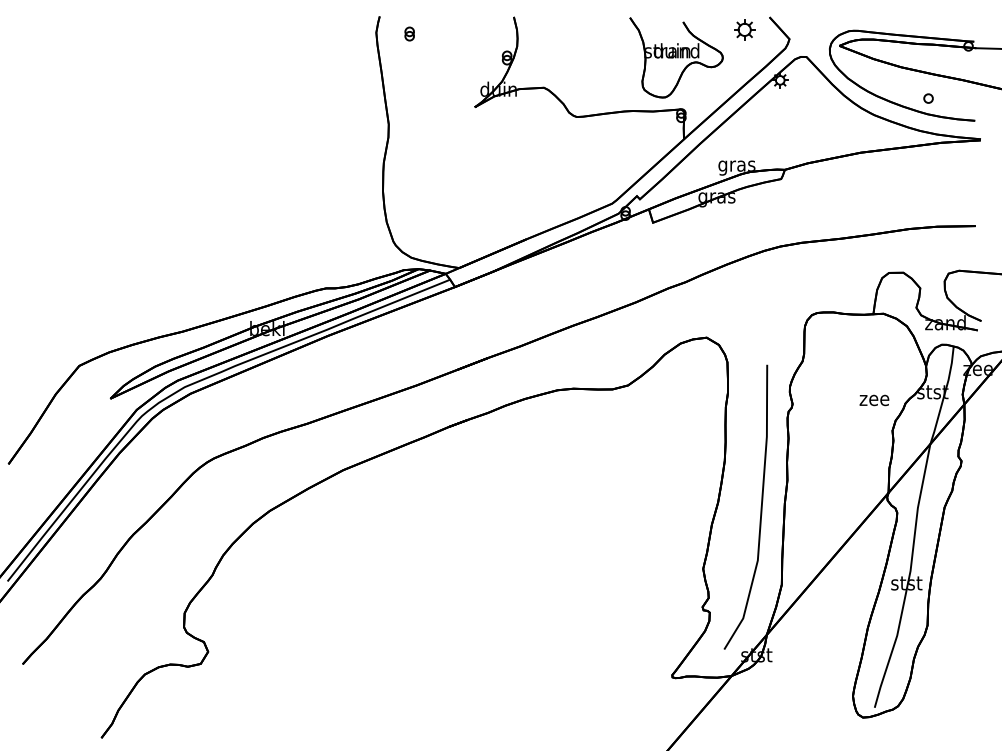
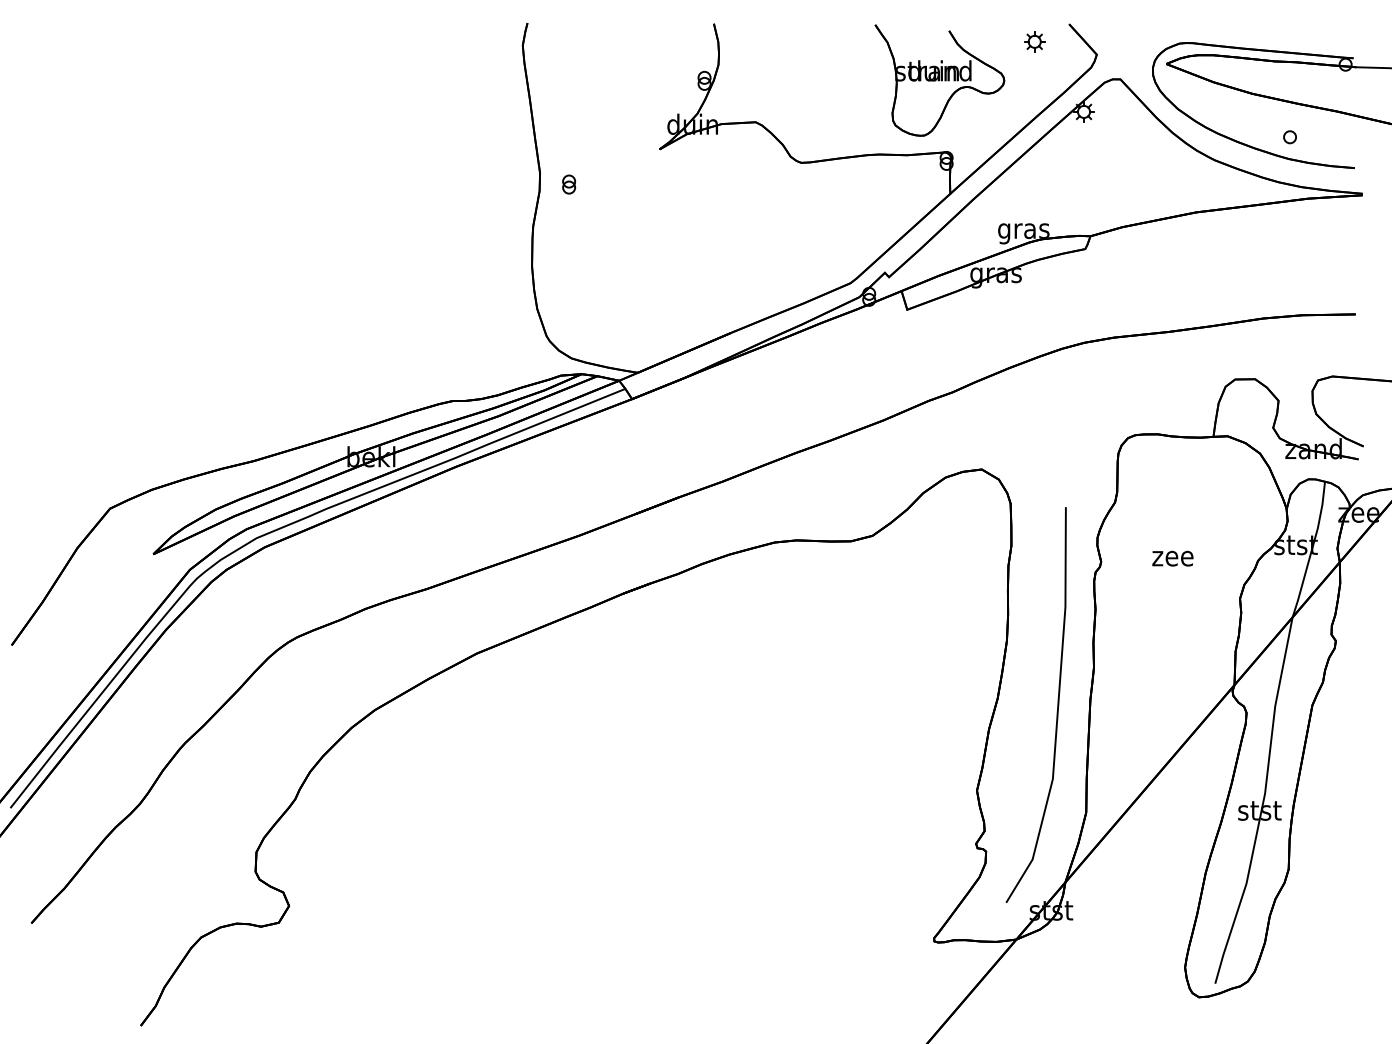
part: (744, 29) -> (1034, 41), size x0.71
part: (409, 34) -> (569, 184), moved
text: (874, 400) -> (1172, 558), moved

